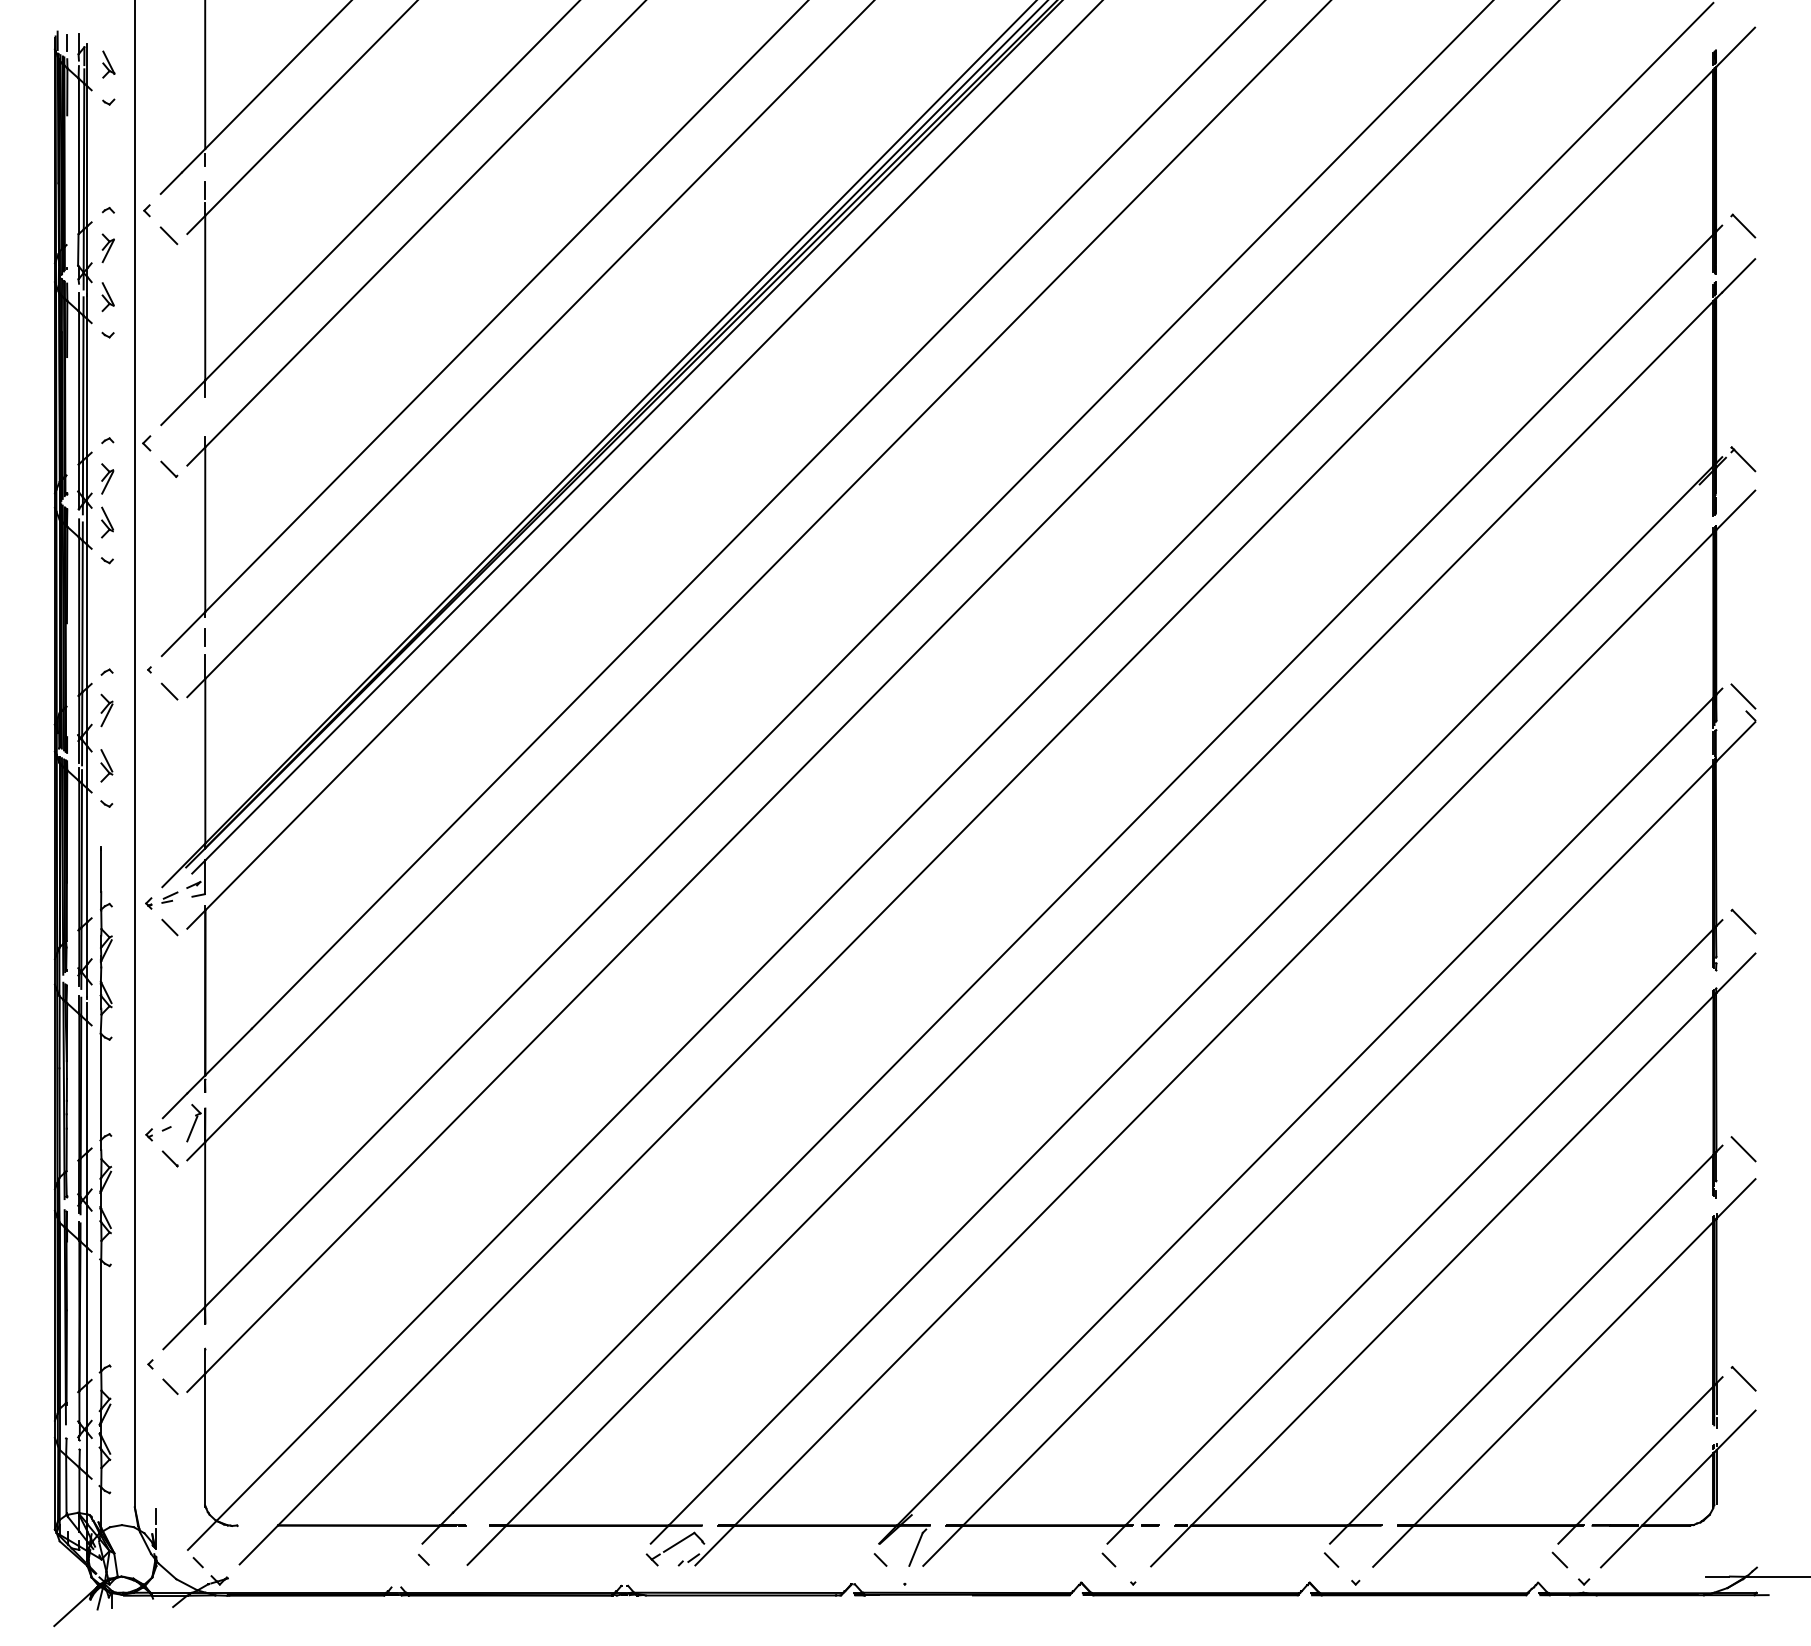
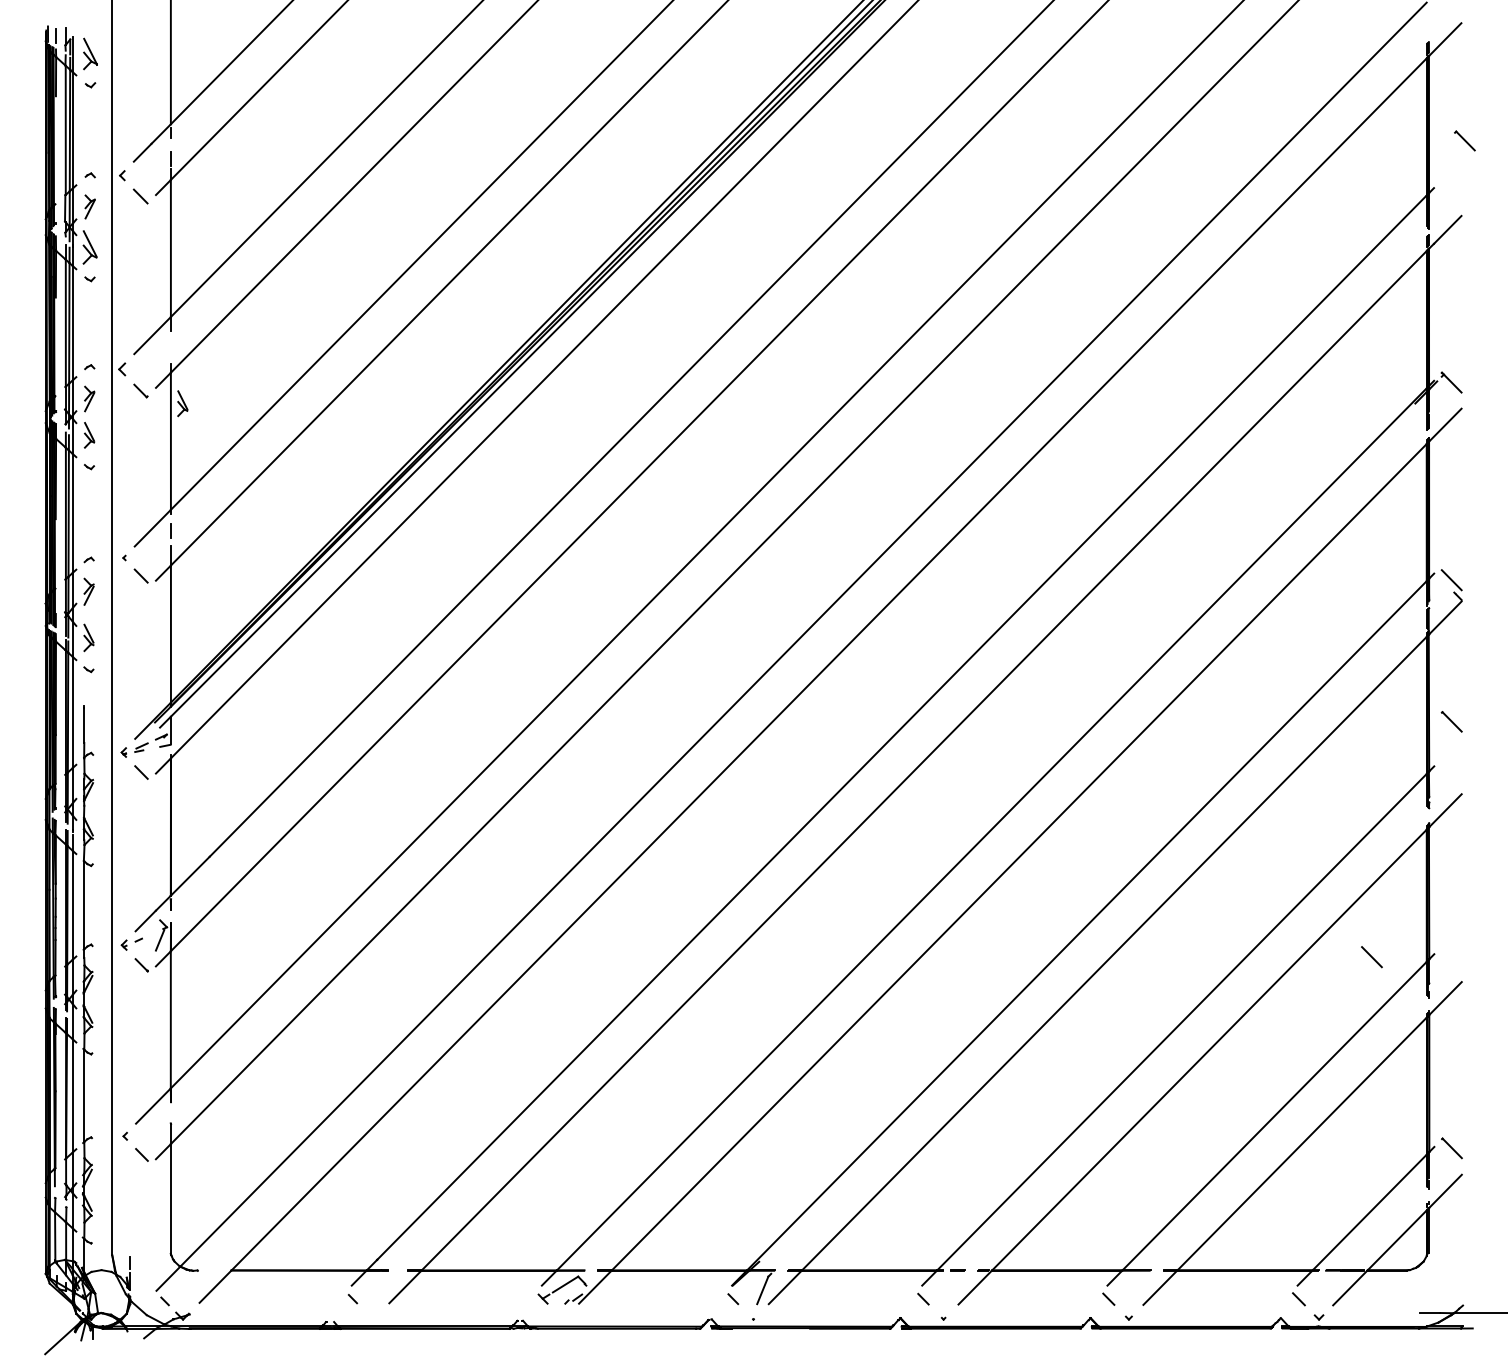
part: (108, 64) -> (90, 53), size x1.4
part: (1743, 225) -> (1465, 140), moved
part: (107, 297) -> (89, 247), size x1.4
part: (219, 484) -> (182, 403), added
line: (1743, 921) -> (1451, 721), moved
line: (1743, 1149) -> (1371, 957), moved

